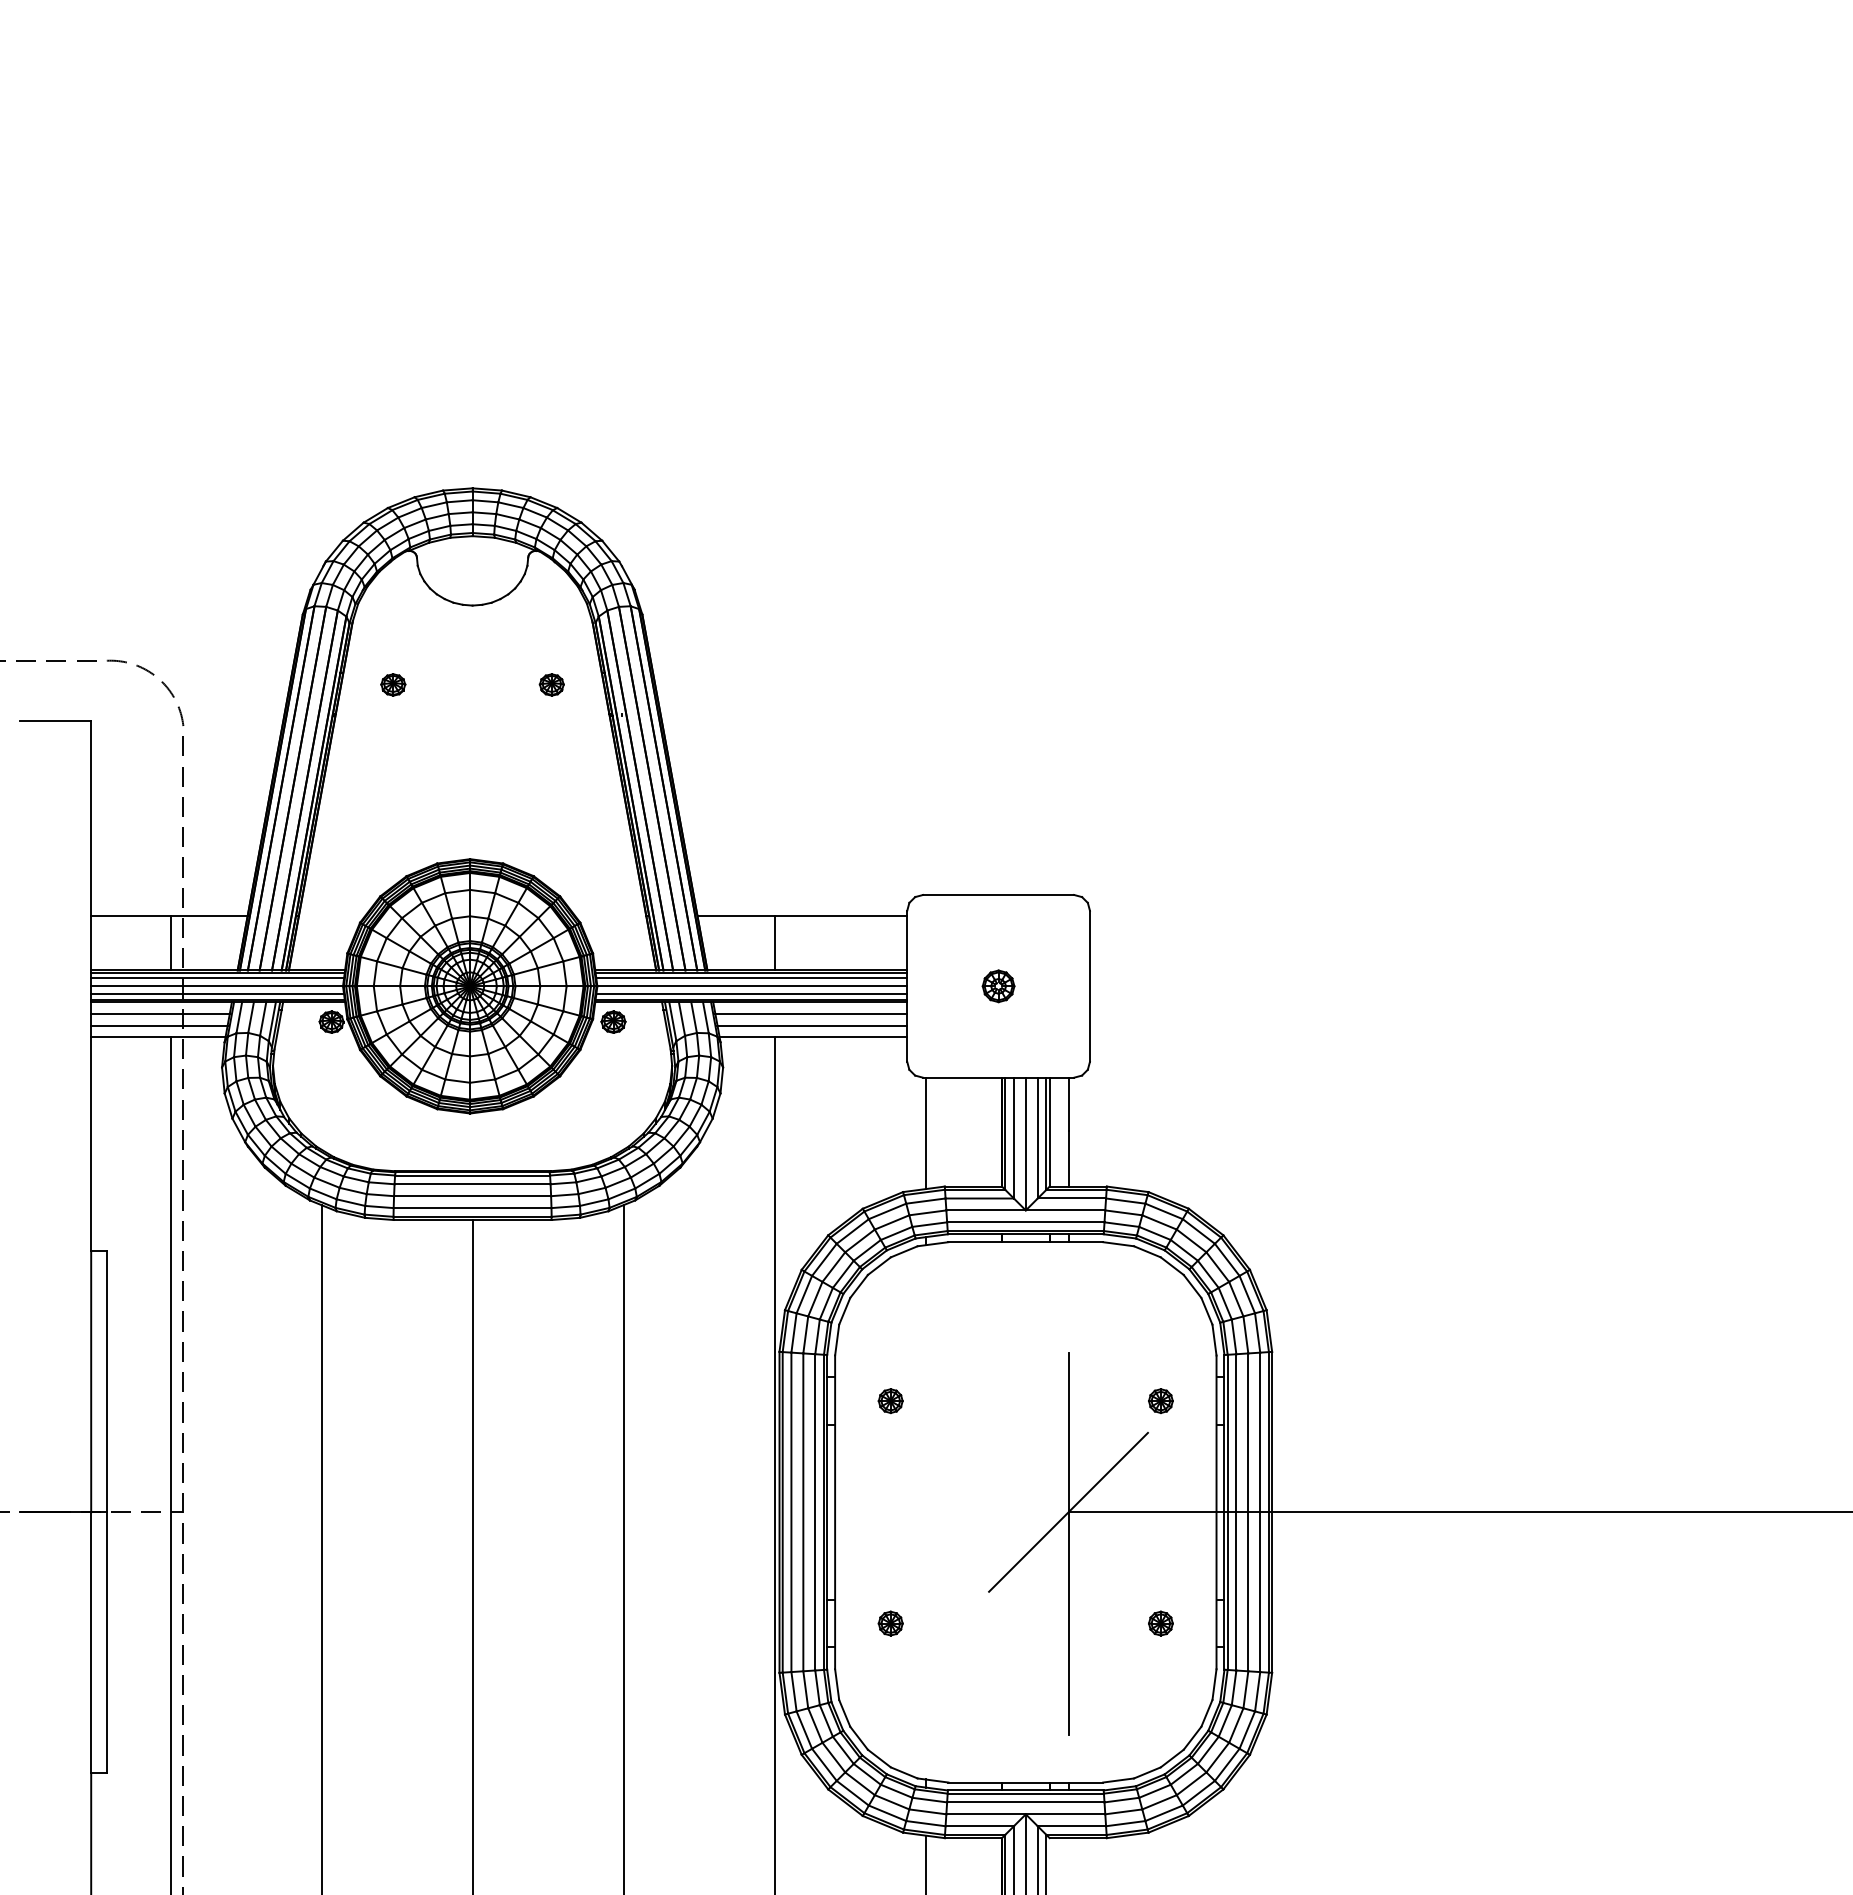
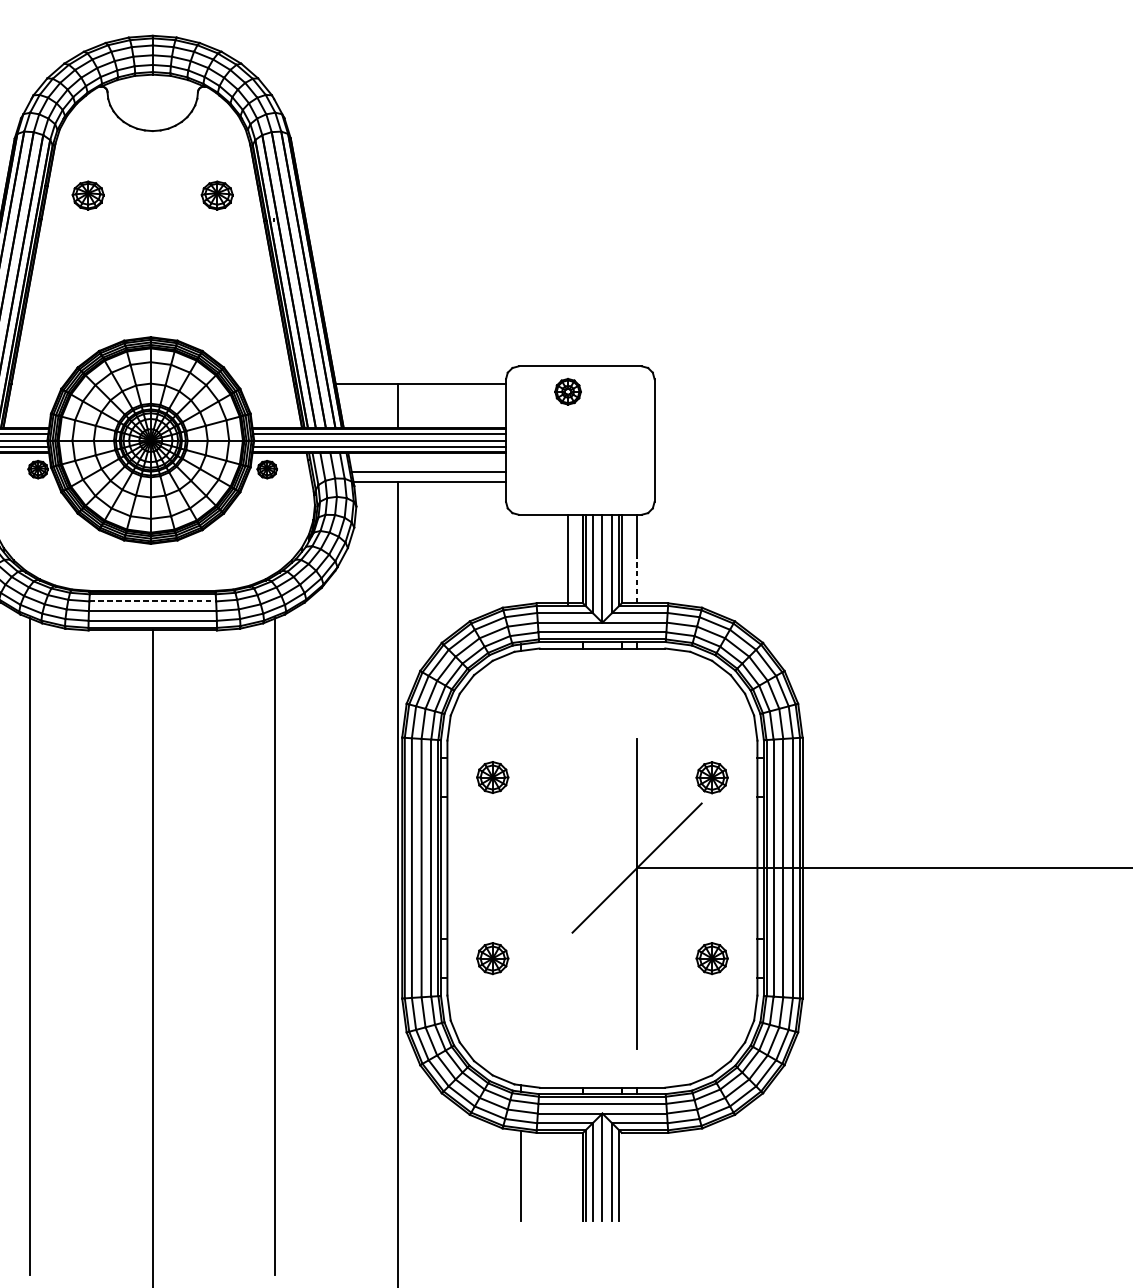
part: (393, 684) -> (88, 195), size x1.6
part: (551, 684) -> (216, 195), size x1.6
part: (998, 986) -> (568, 391), moved
line: (811, 1013) -> (428, 462), removed
line: (925, 1133) -> (568, 560), moved
line: (1068, 1158) -> (637, 580), solid -> dashed
line: (473, 1184) -> (153, 601), solid -> dashed
part: (1160, 1400) -> (711, 777), size x1.6
part: (890, 1401) -> (492, 777), size x1.6
part: (890, 1623) -> (492, 958), size x1.6
part: (1160, 1623) -> (711, 958), size x1.6

